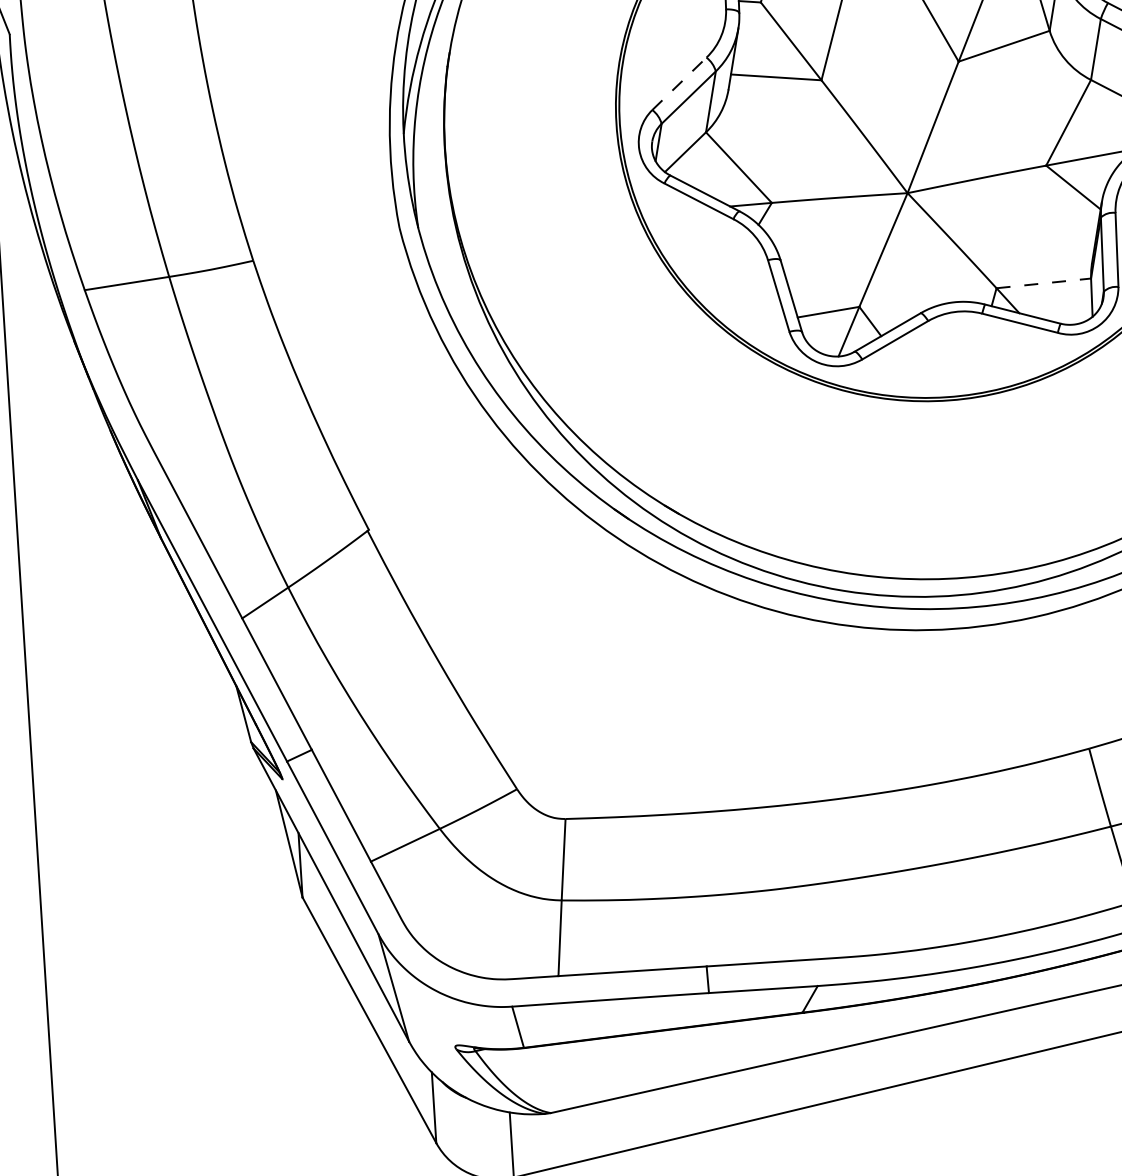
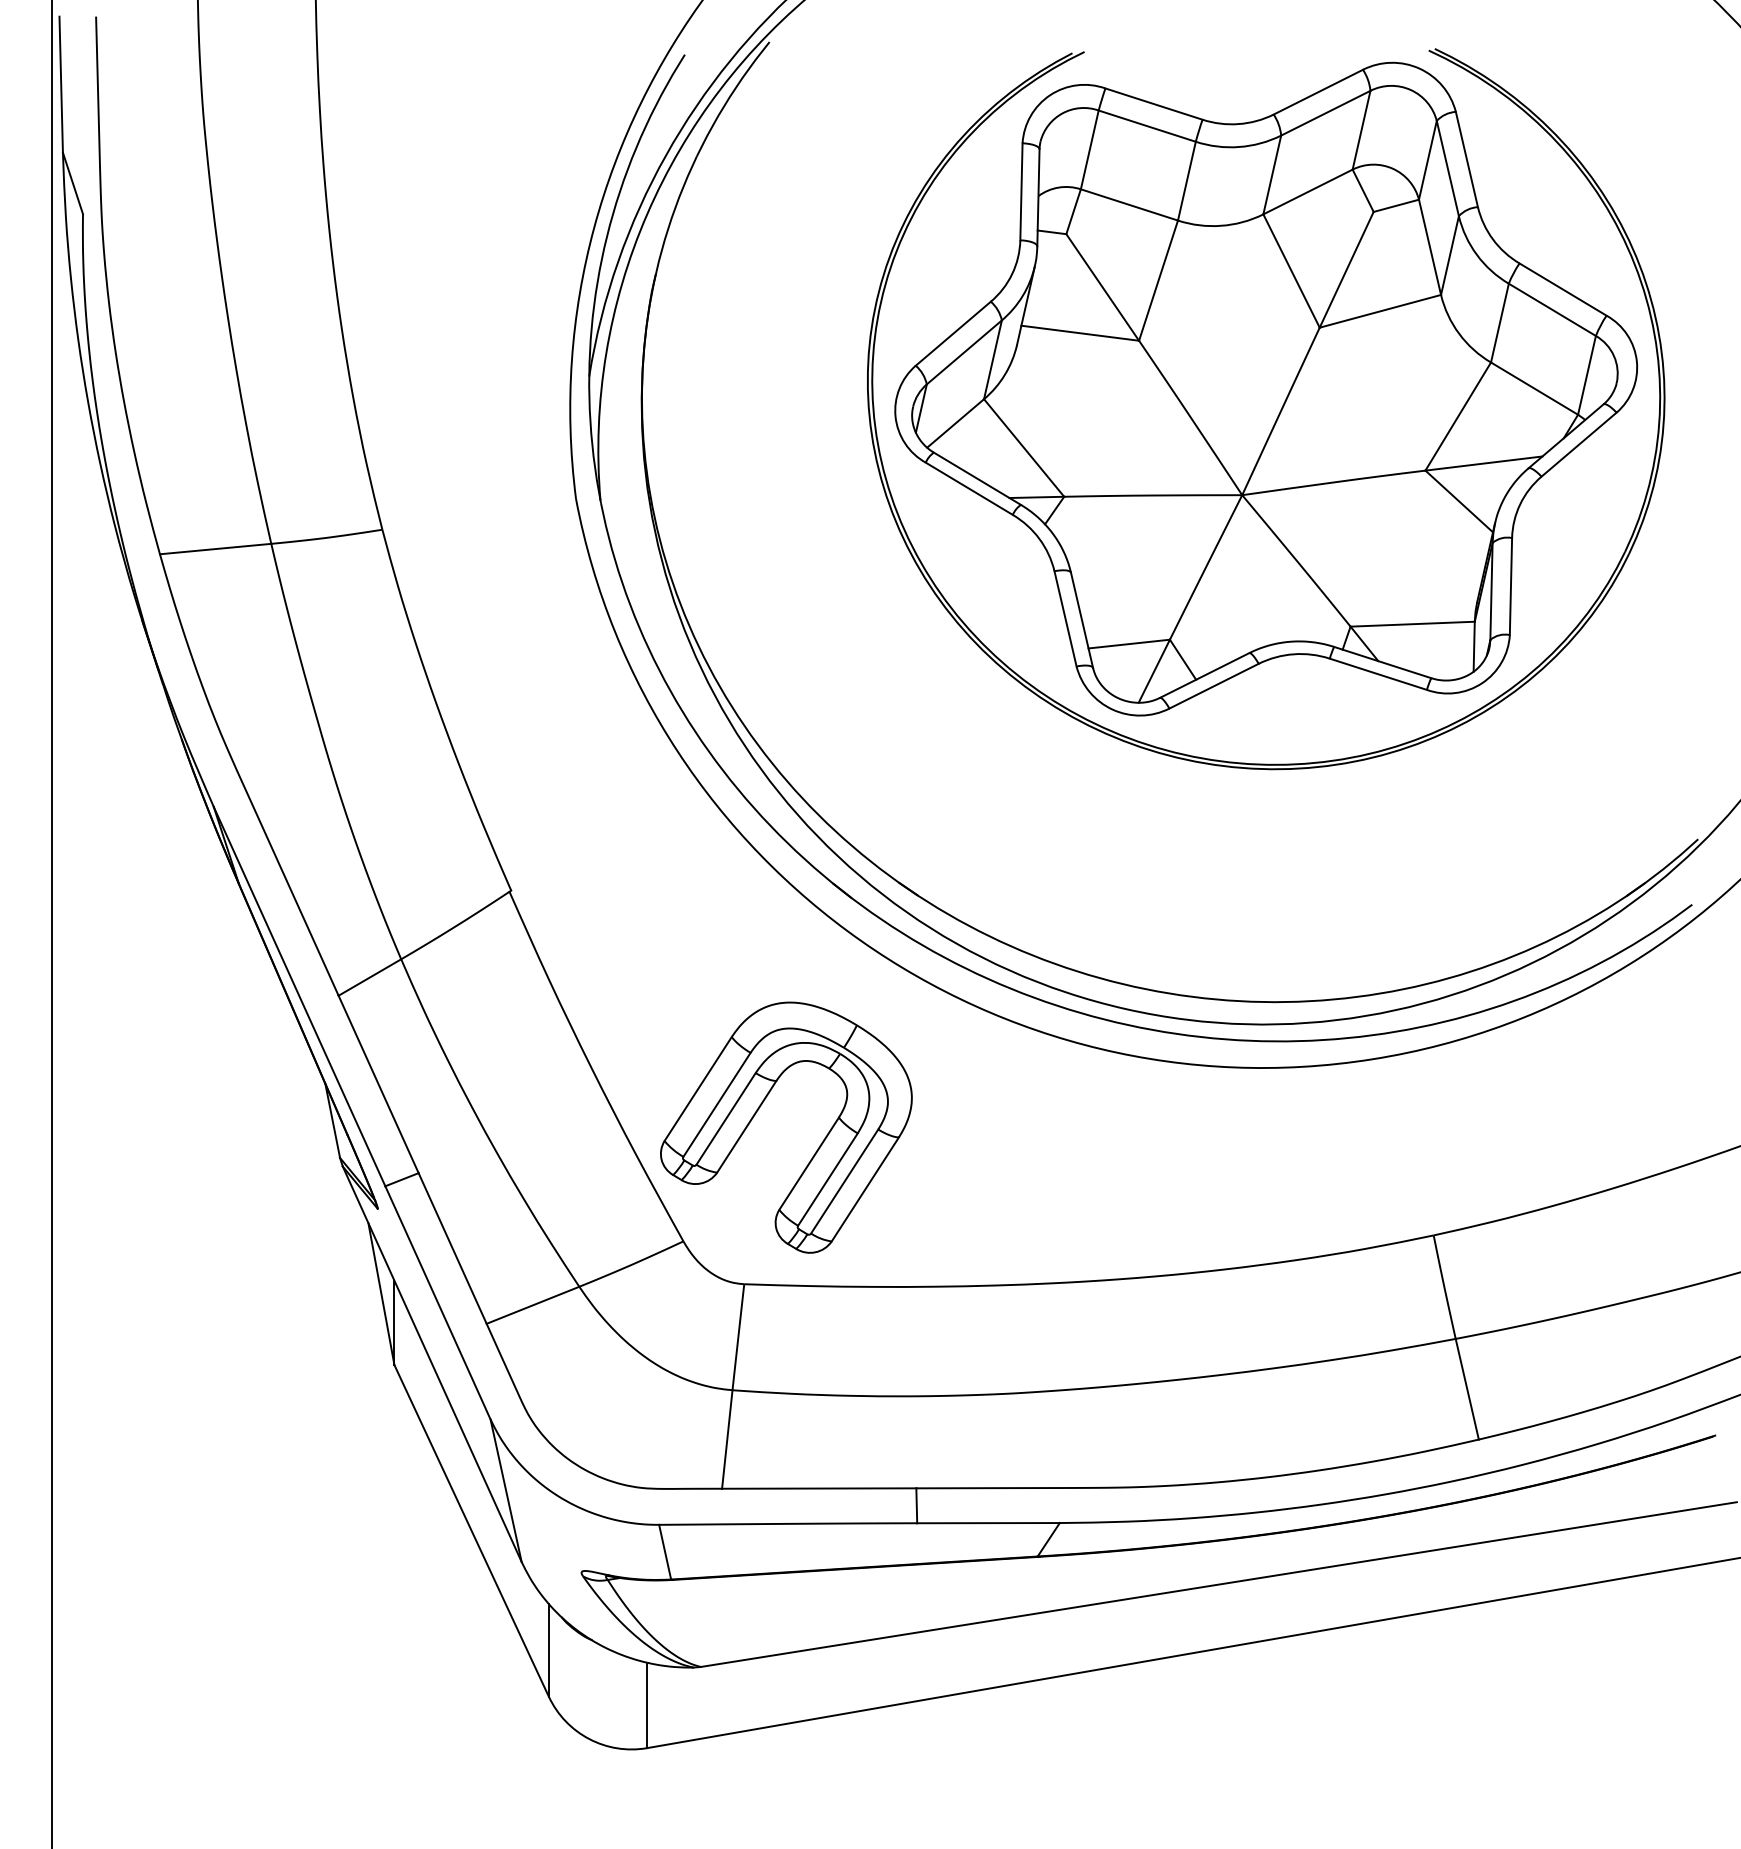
line: (679, 83) -> (953, 333), dashed -> solid
line: (1044, 283) -> (1413, 624), dashed -> solid
part: (568, 684) -> (759, 1109), added

